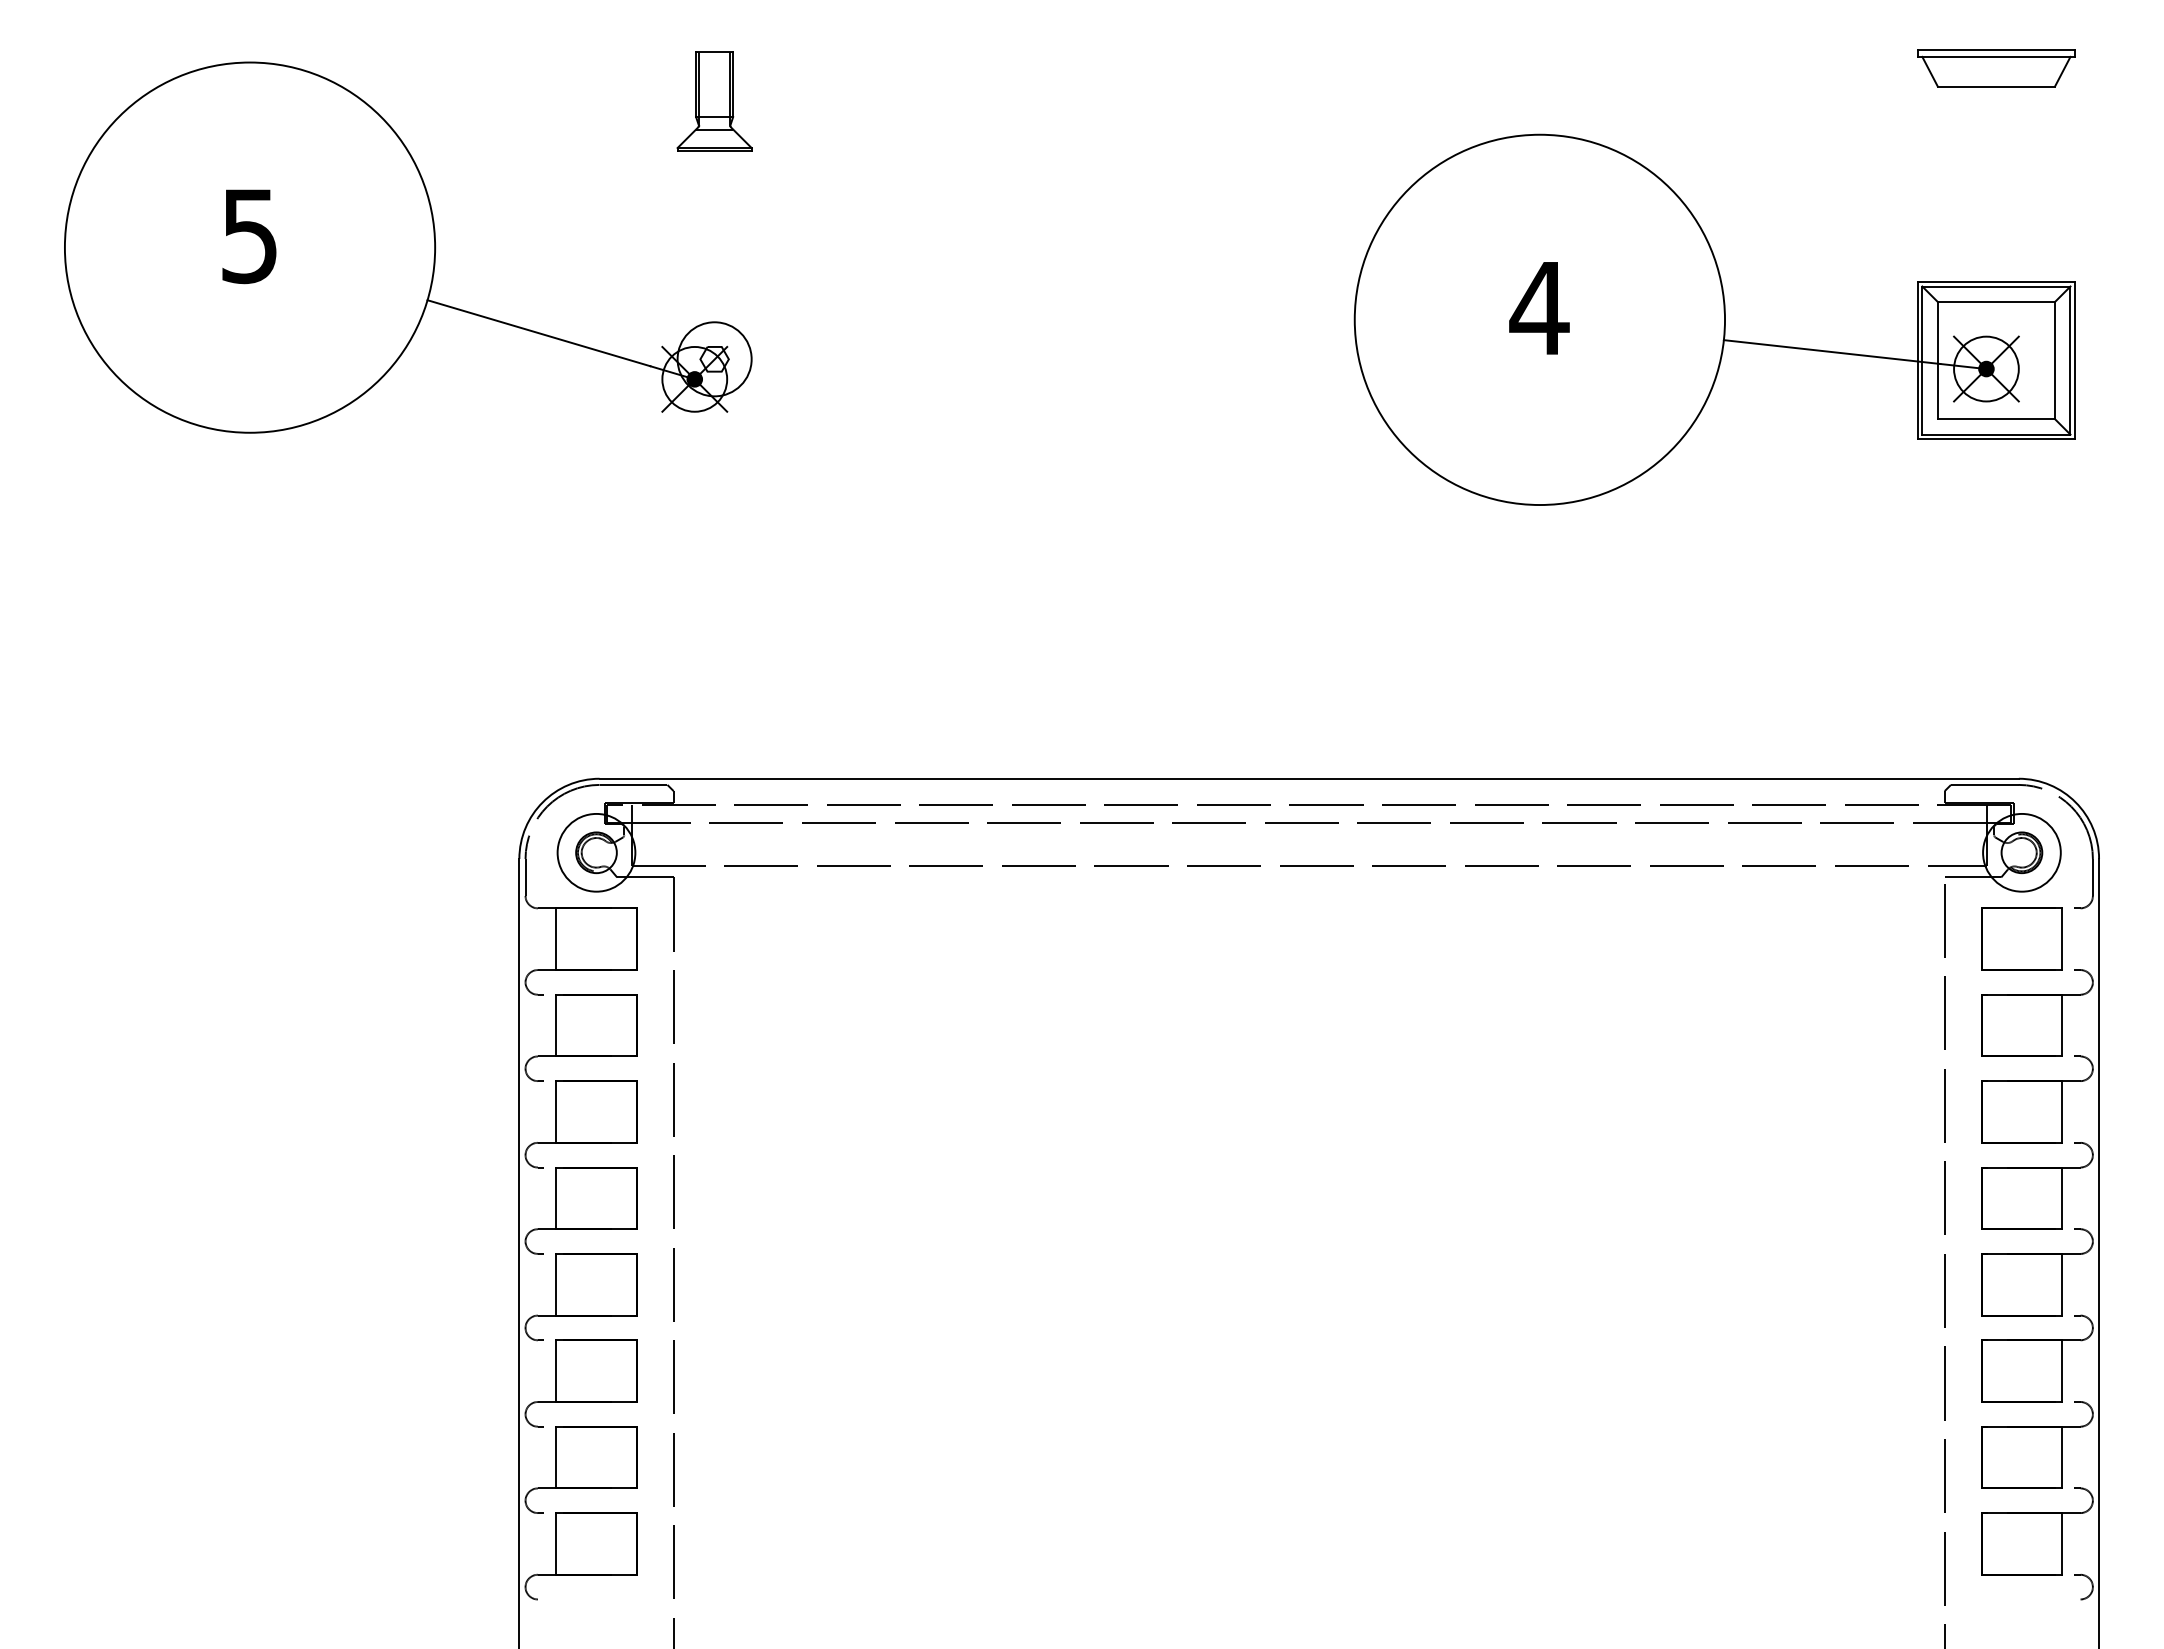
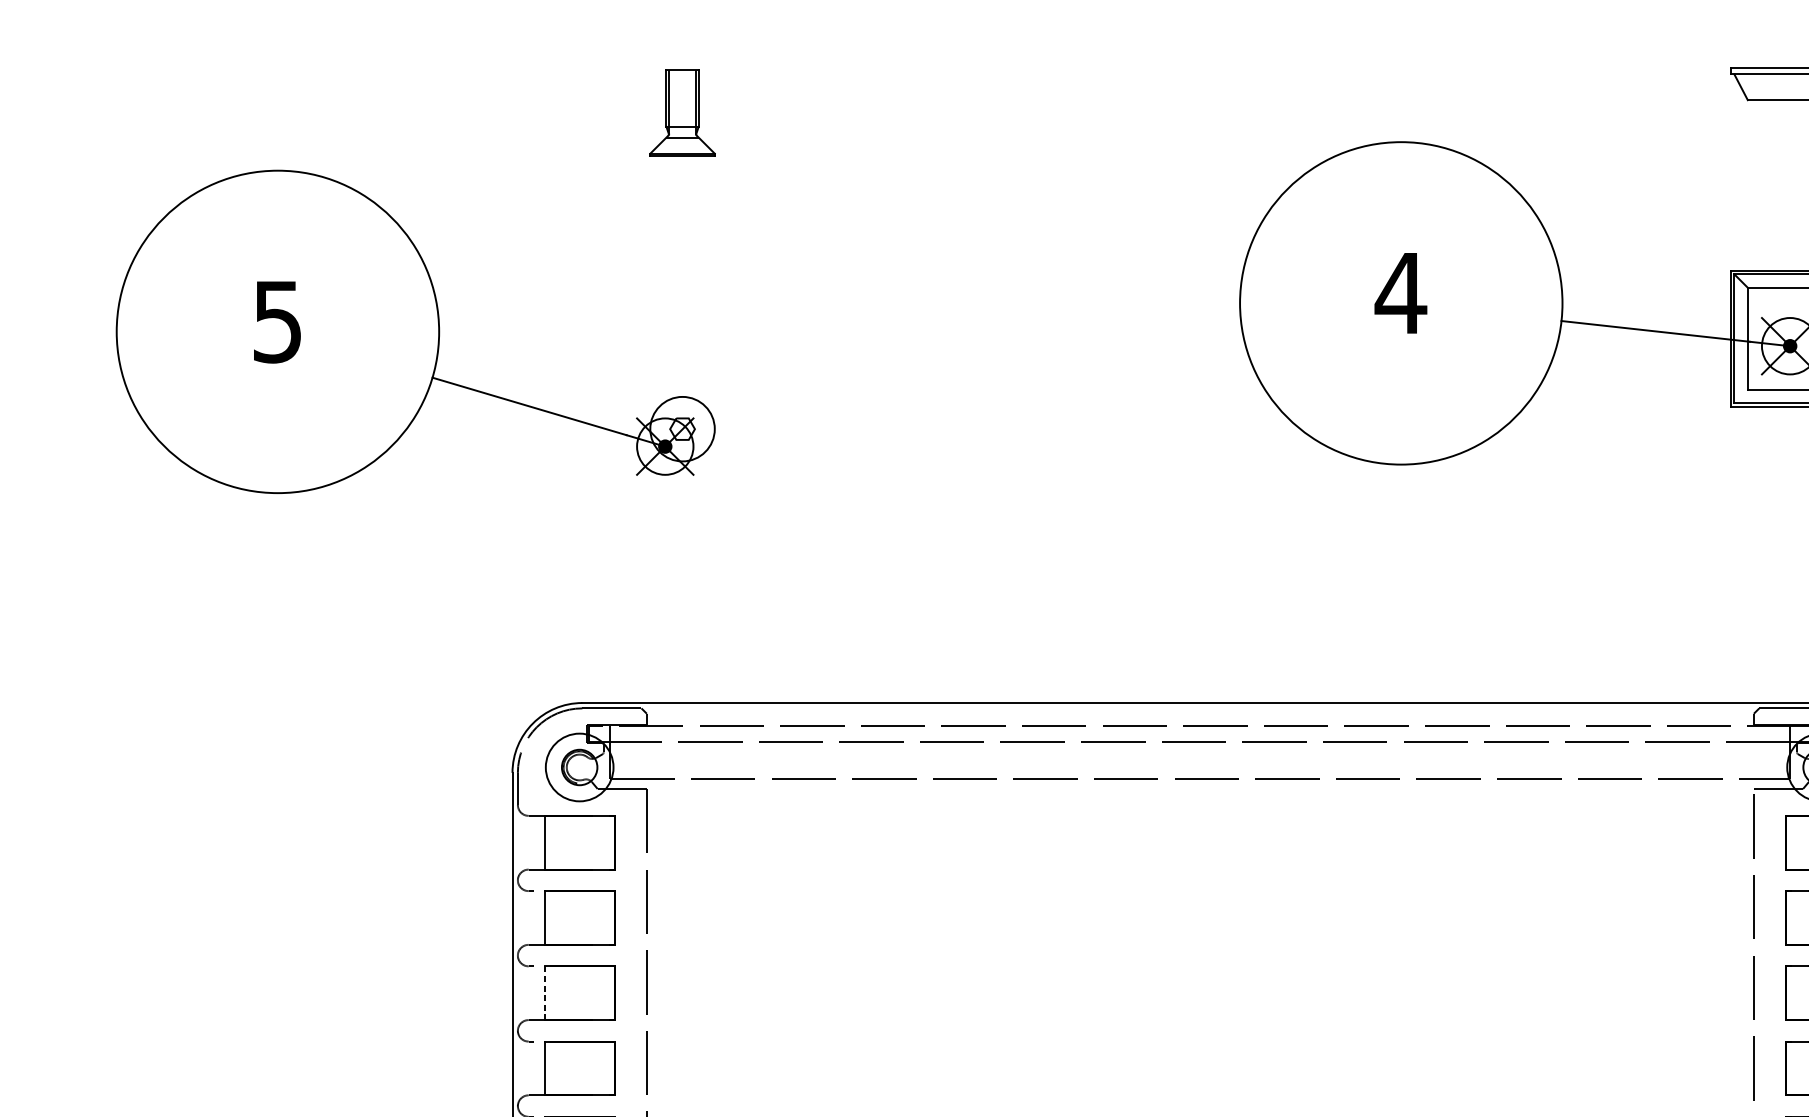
part: (408, 247) -> (415, 331), moved
line: (556, 1111) -> (544, 992), solid -> dashed

